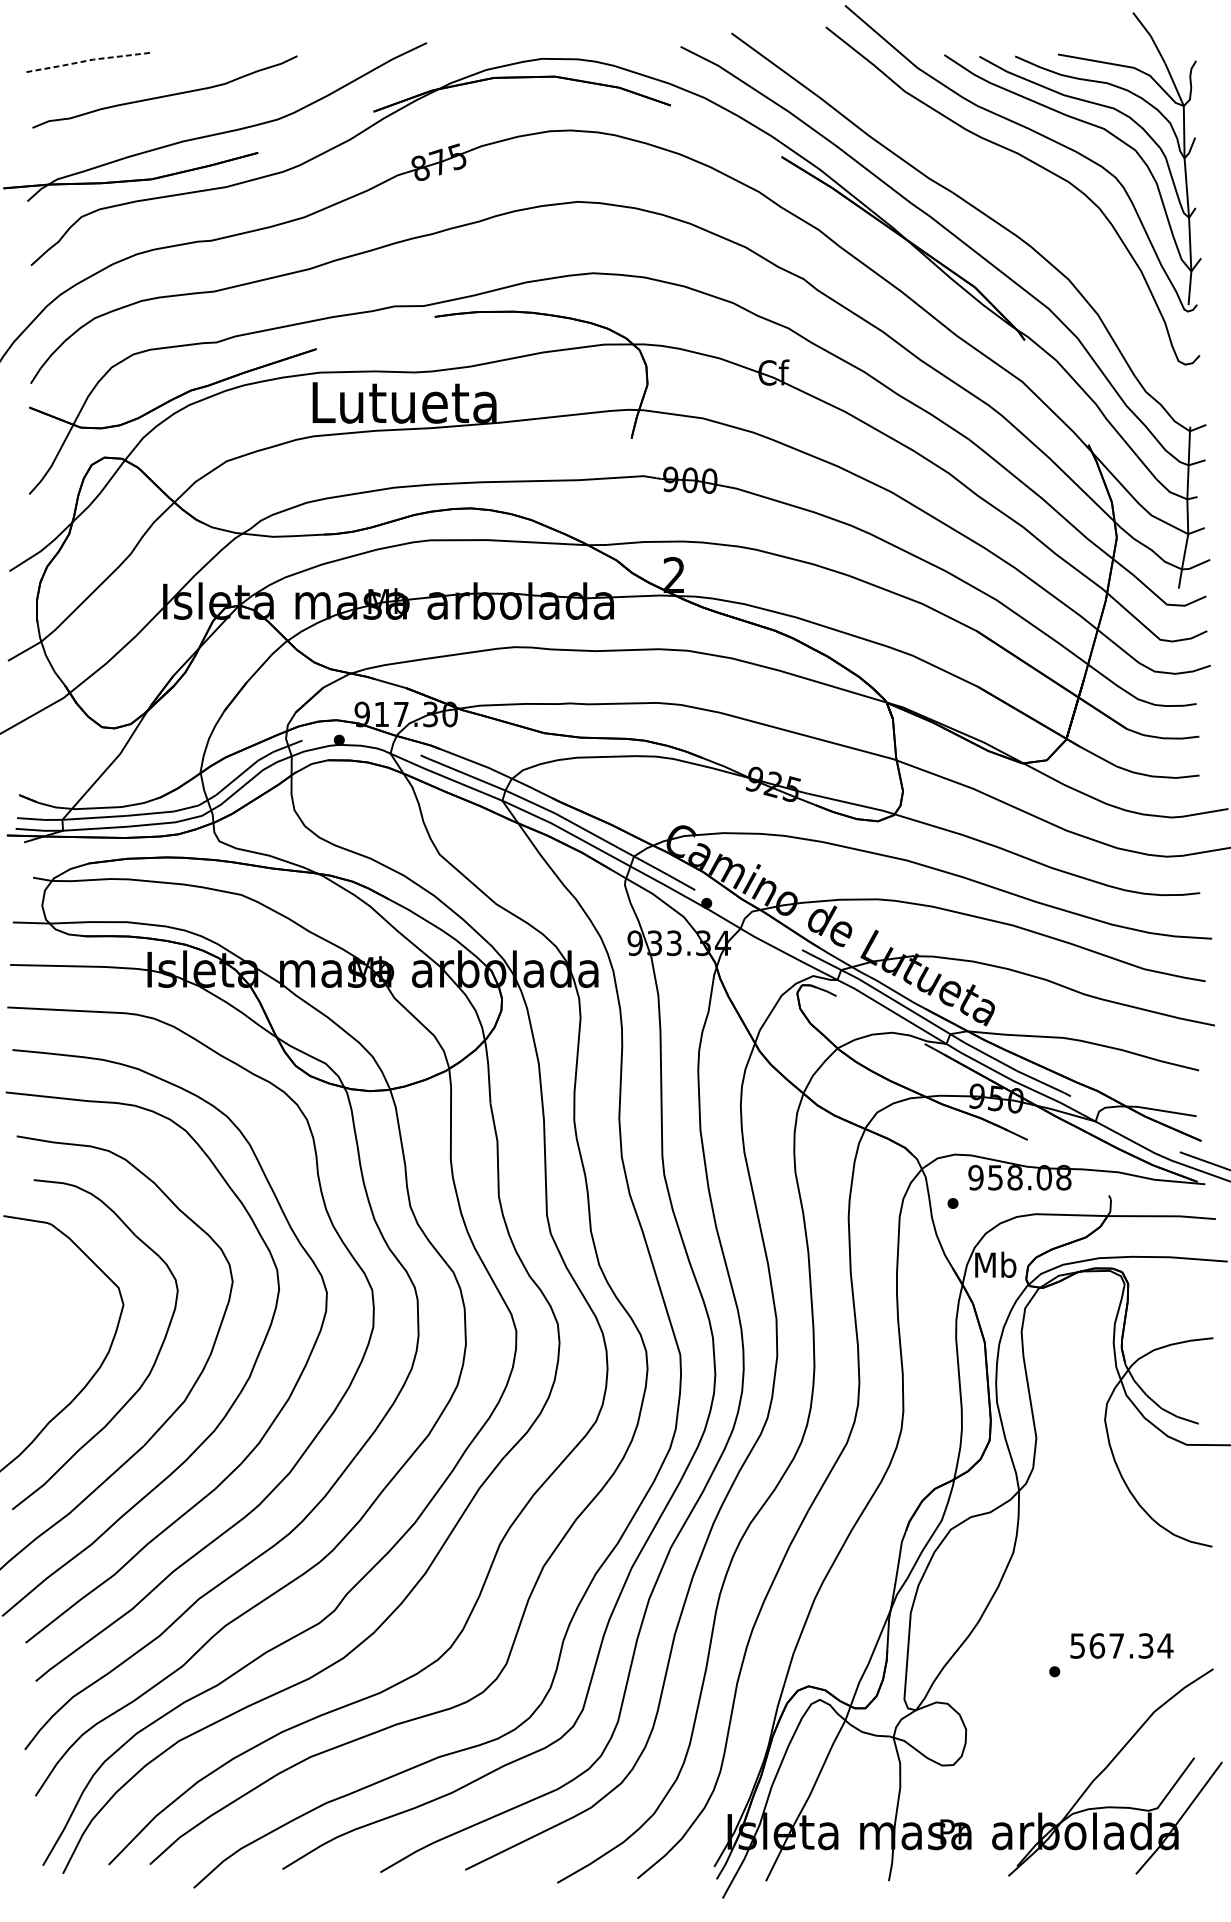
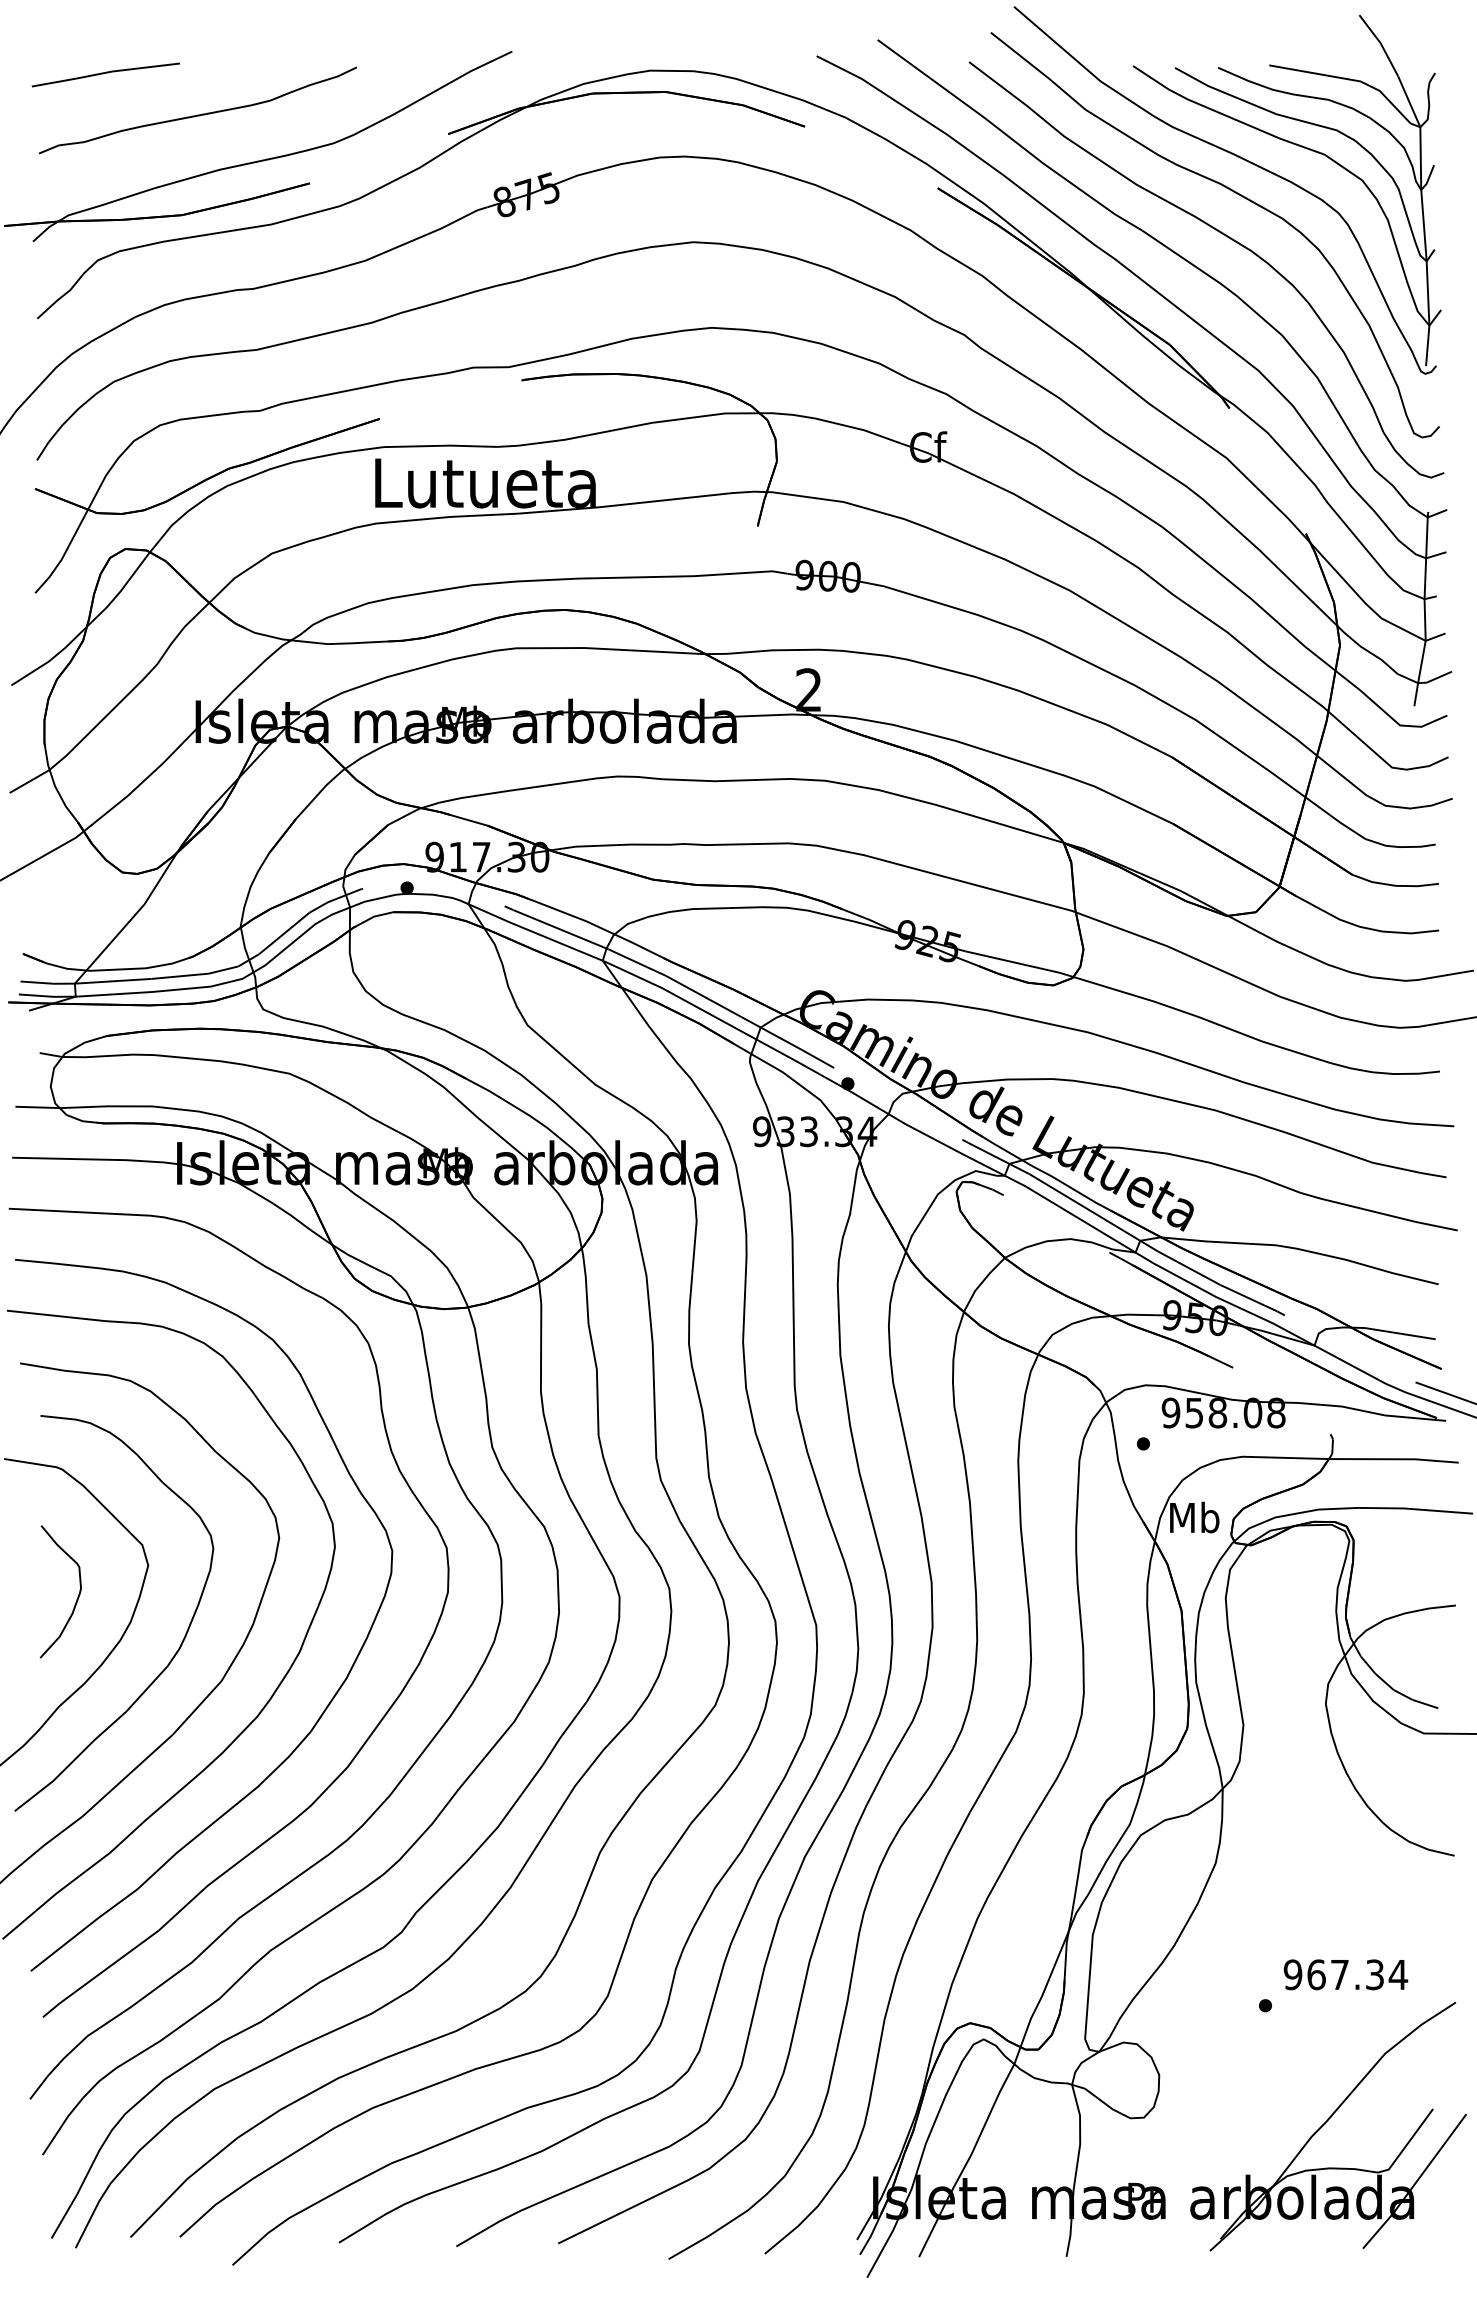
line: (87, 60) -> (105, 72), dashed -> solid
curve: (1019, 196) -> (1223, 235), added
curve: (64, 1330) -> (77, 1596), added
text: (1077, 1645) -> (1292, 1974), 567.34 -> 967.34

